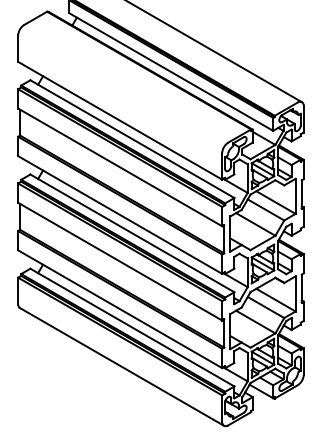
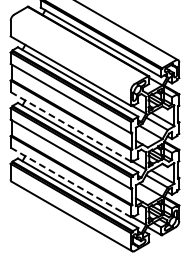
line: (119, 214) -> (70, 126), solid -> dashed
line: (119, 309) -> (70, 182), solid -> dashed

